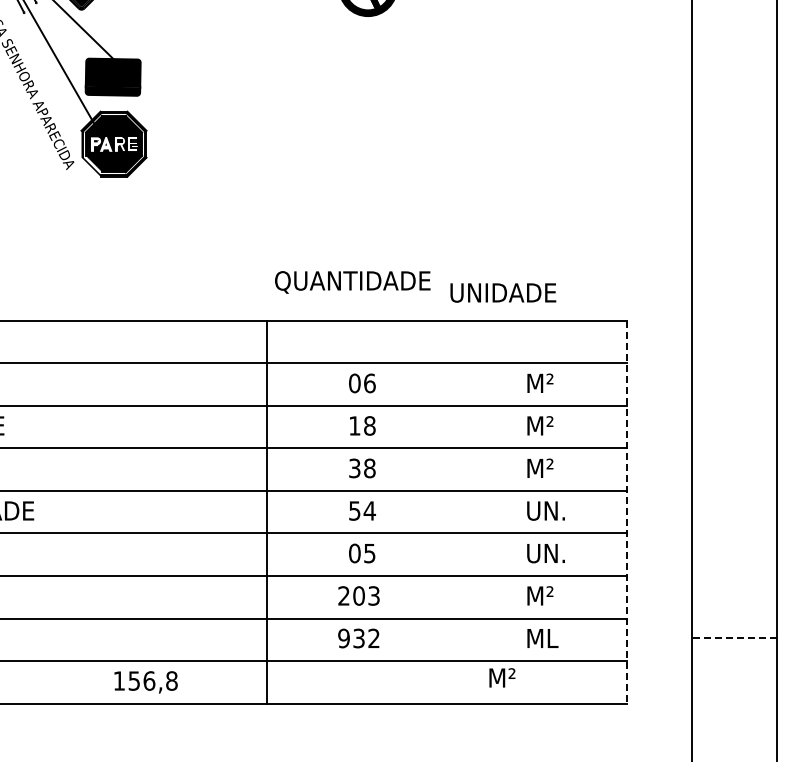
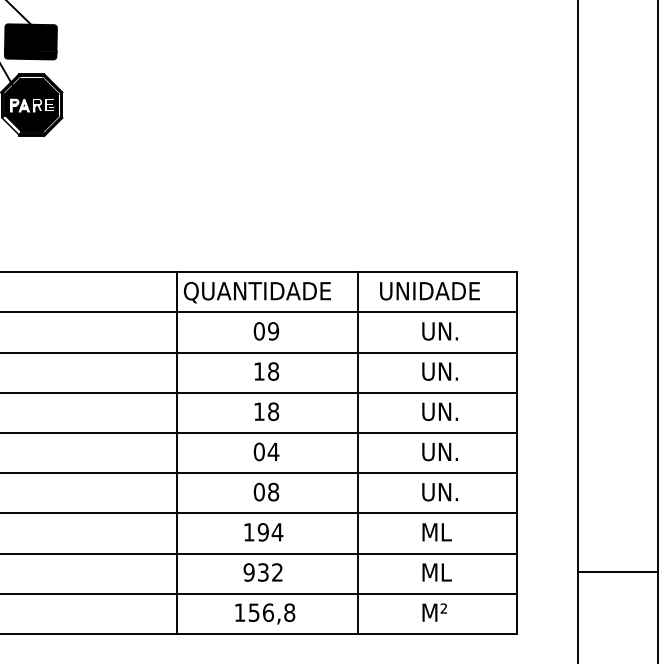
text: (352, 282) -> (257, 292), moved
text: (503, 292) -> (430, 290), moved
text: (369, 383) -> (273, 331), 06 -> 09
text: (545, 383) -> (439, 331), M² -> UN.
text: (545, 425) -> (439, 371), M² -> UN.
text: (354, 468) -> (259, 411), 38 -> 18
text: (545, 468) -> (439, 411), M² -> UN.
text: (354, 510) -> (259, 451), 54 -> 04
line: (458, 511) -> (357, 452), added
line: (626, 512) -> (516, 453), dashed -> solid
text: (369, 553) -> (273, 492), 05 -> 08
text: (359, 595) -> (263, 531), 203 -> 194
text: (552, 595) -> (446, 531), M² -> ML
line: (734, 637) -> (618, 571), dashed -> solid
text: (502, 677) -> (434, 612), moved
text: (145, 682) -> (264, 614), moved

